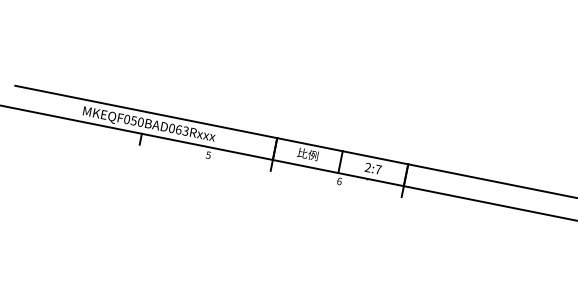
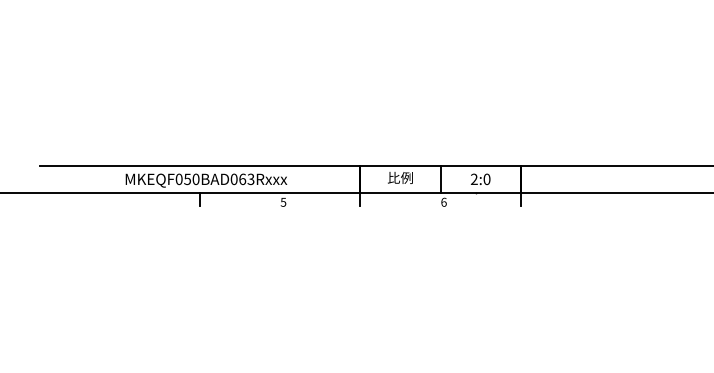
text: (377, 169) -> (486, 179), 2:7 -> 2:0

